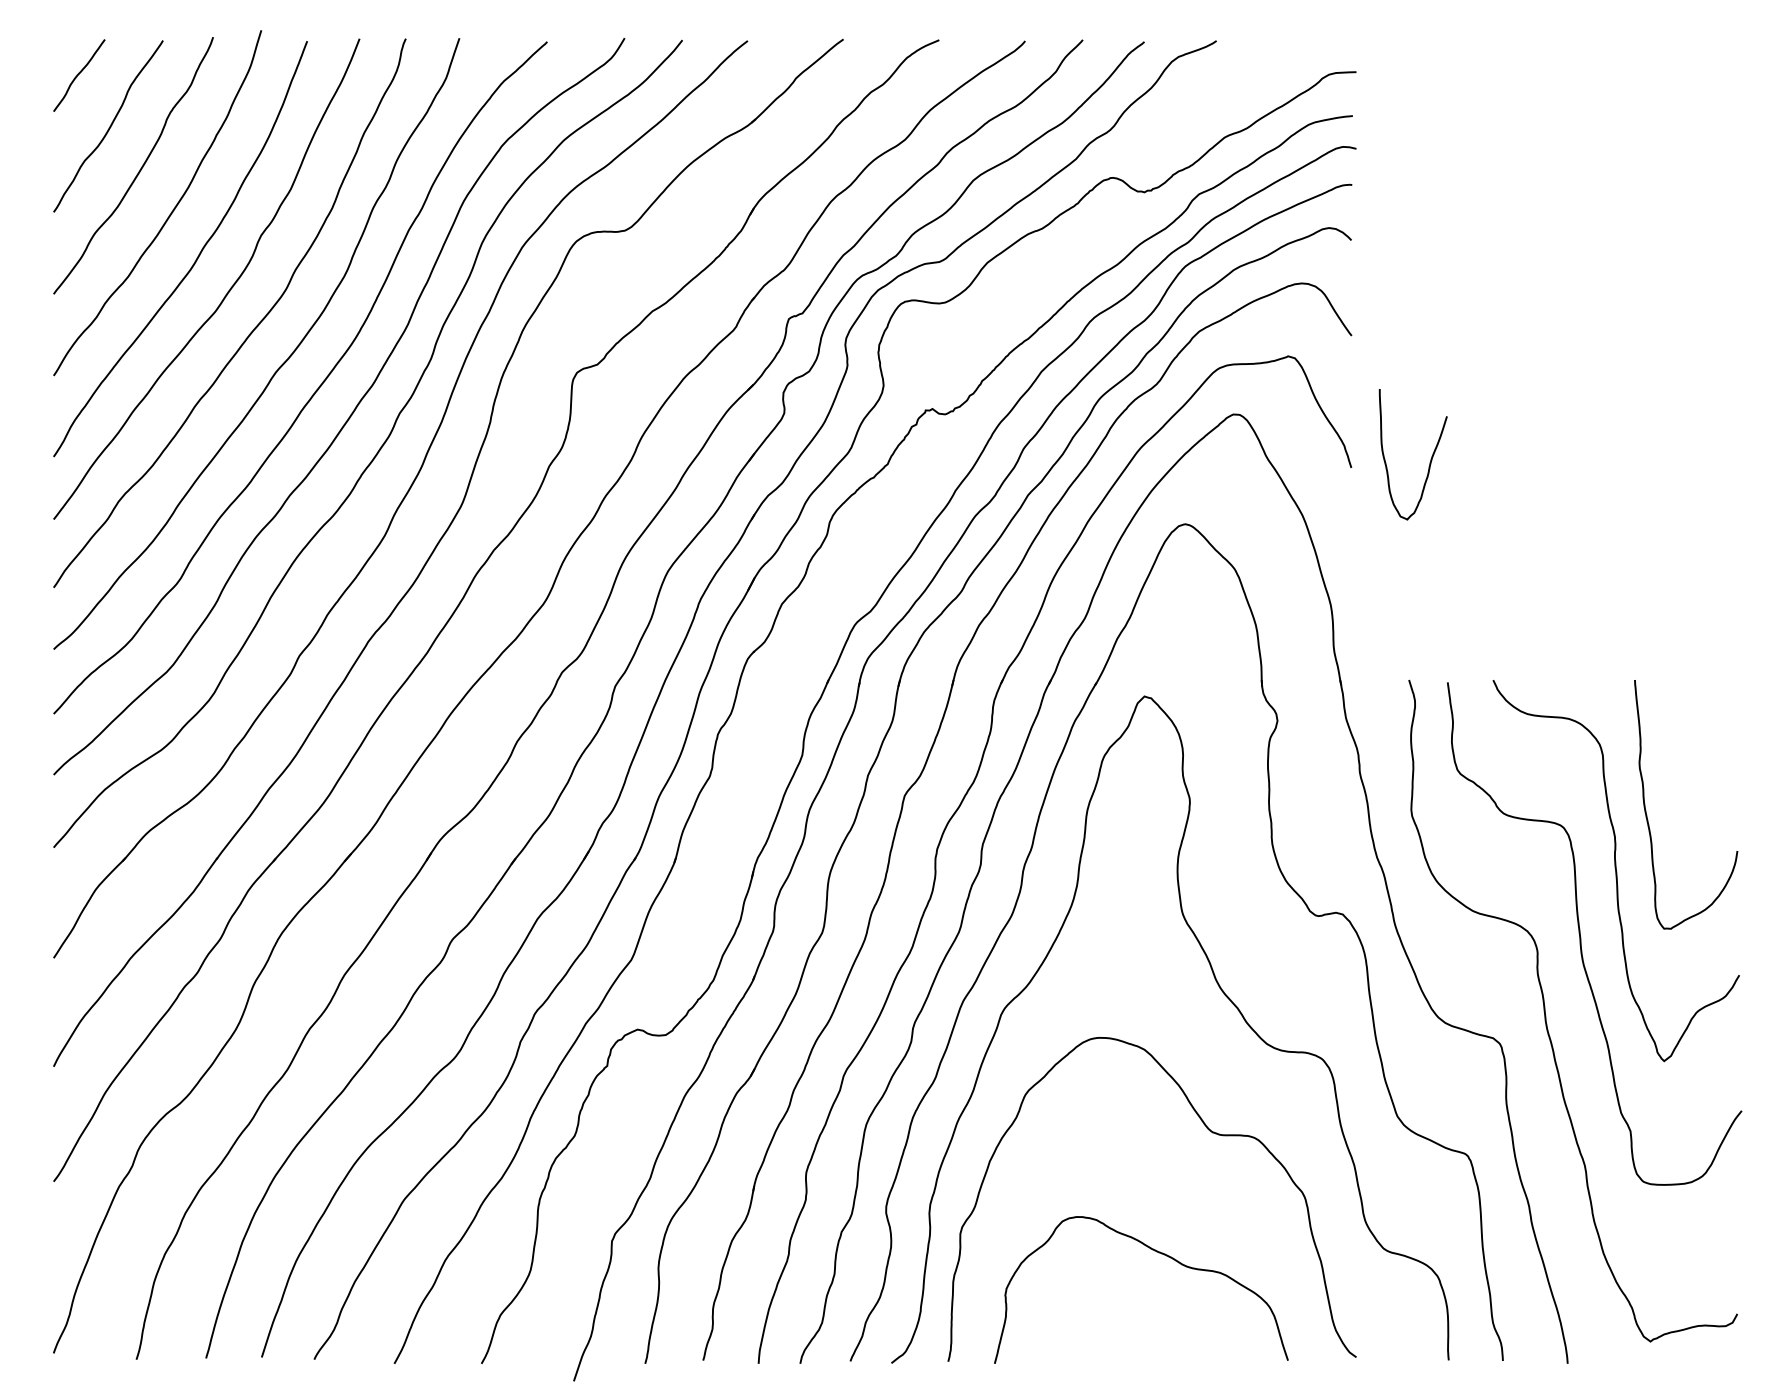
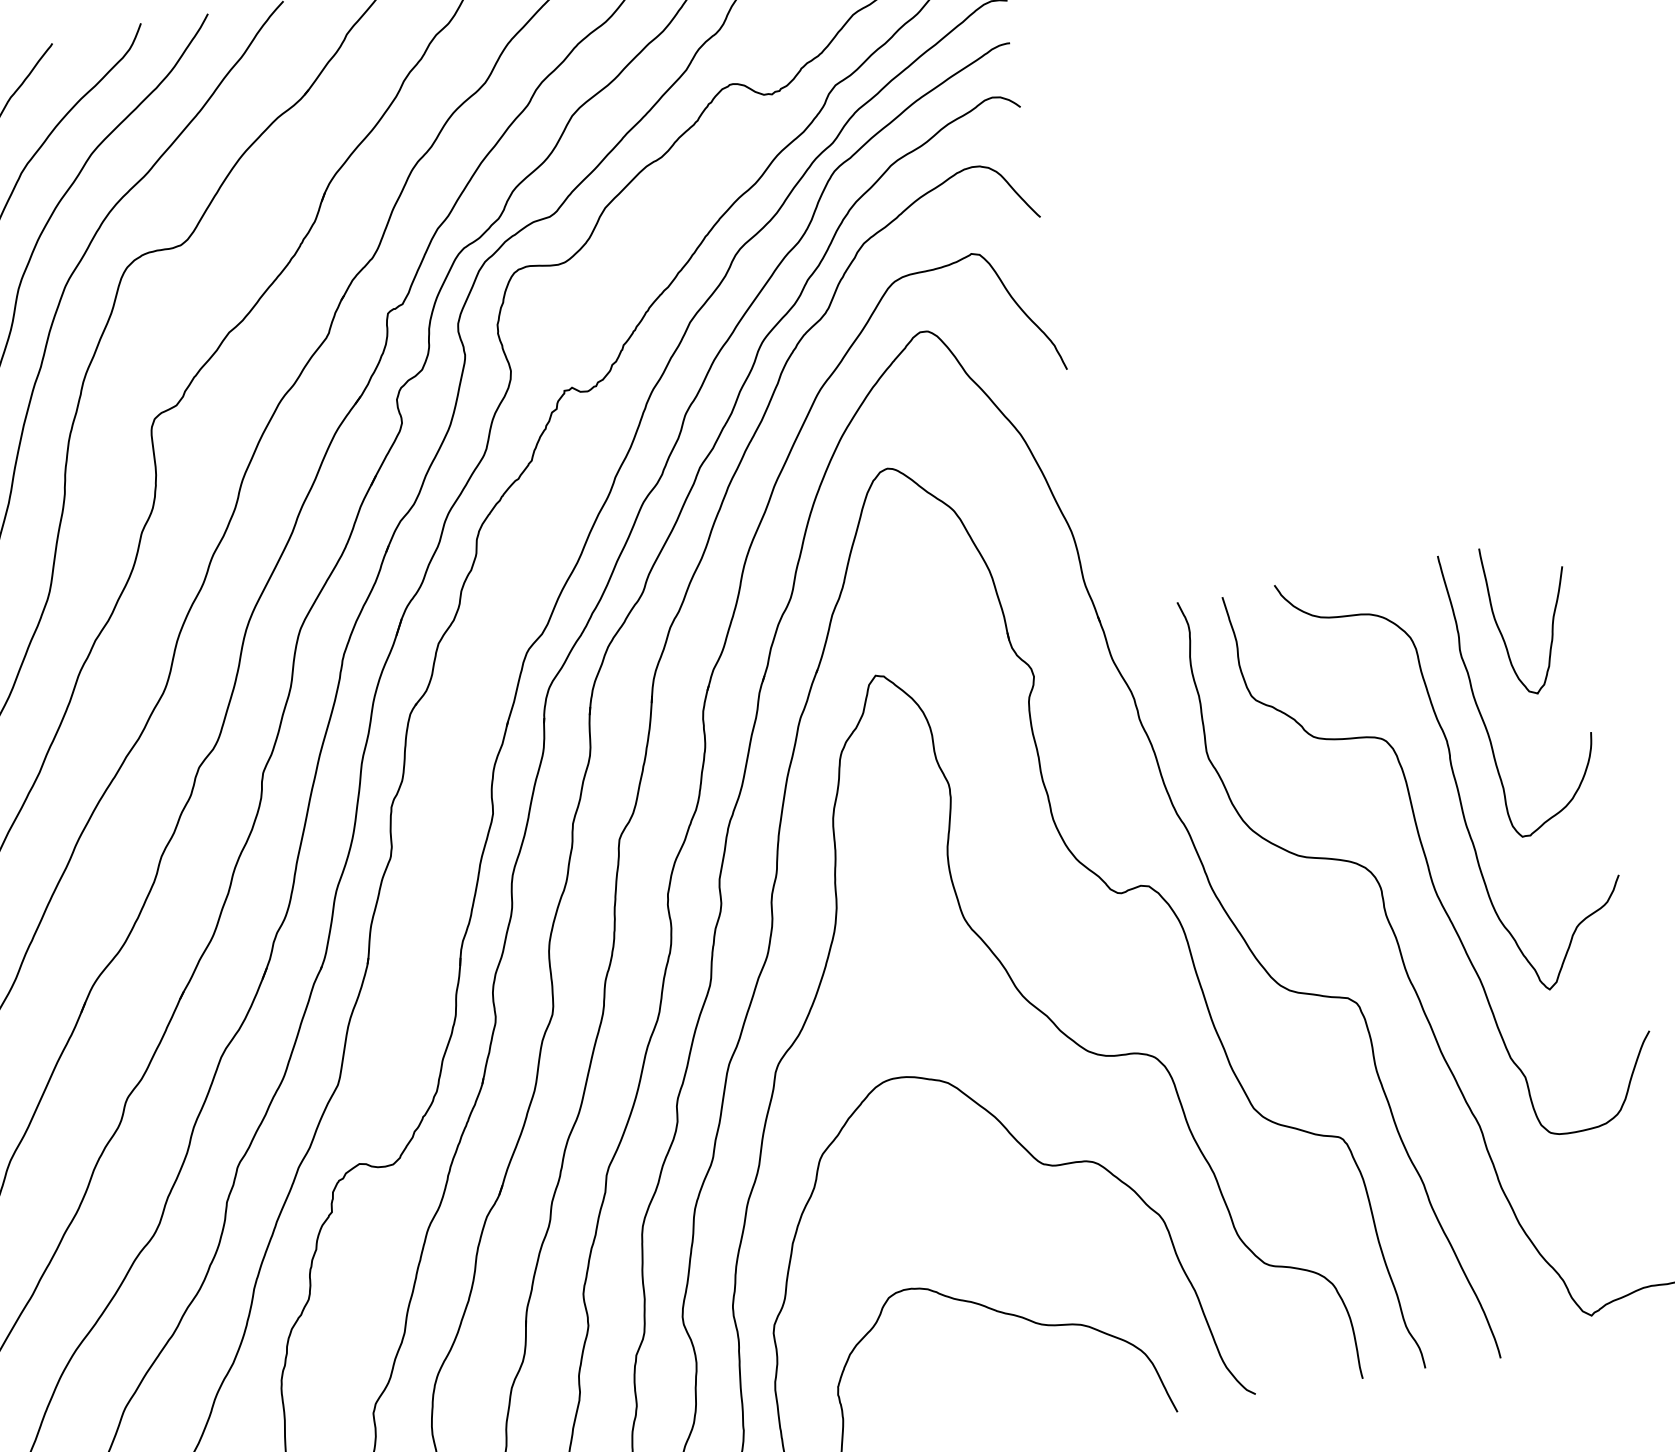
curve: (1430, 459) -> (1552, 619), moved

